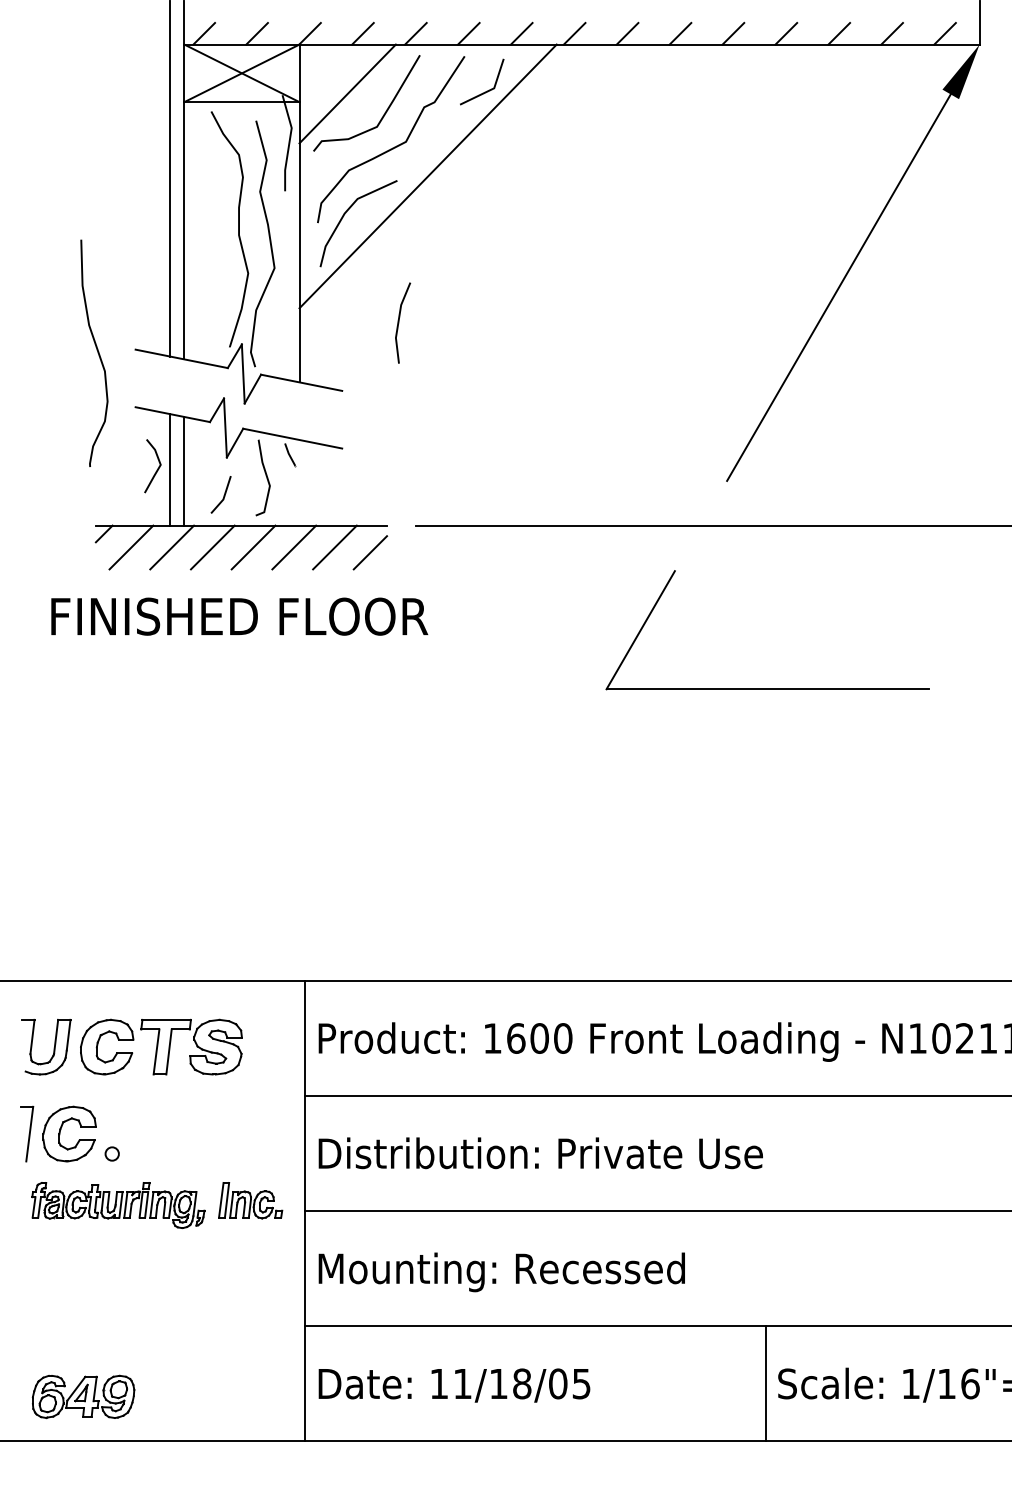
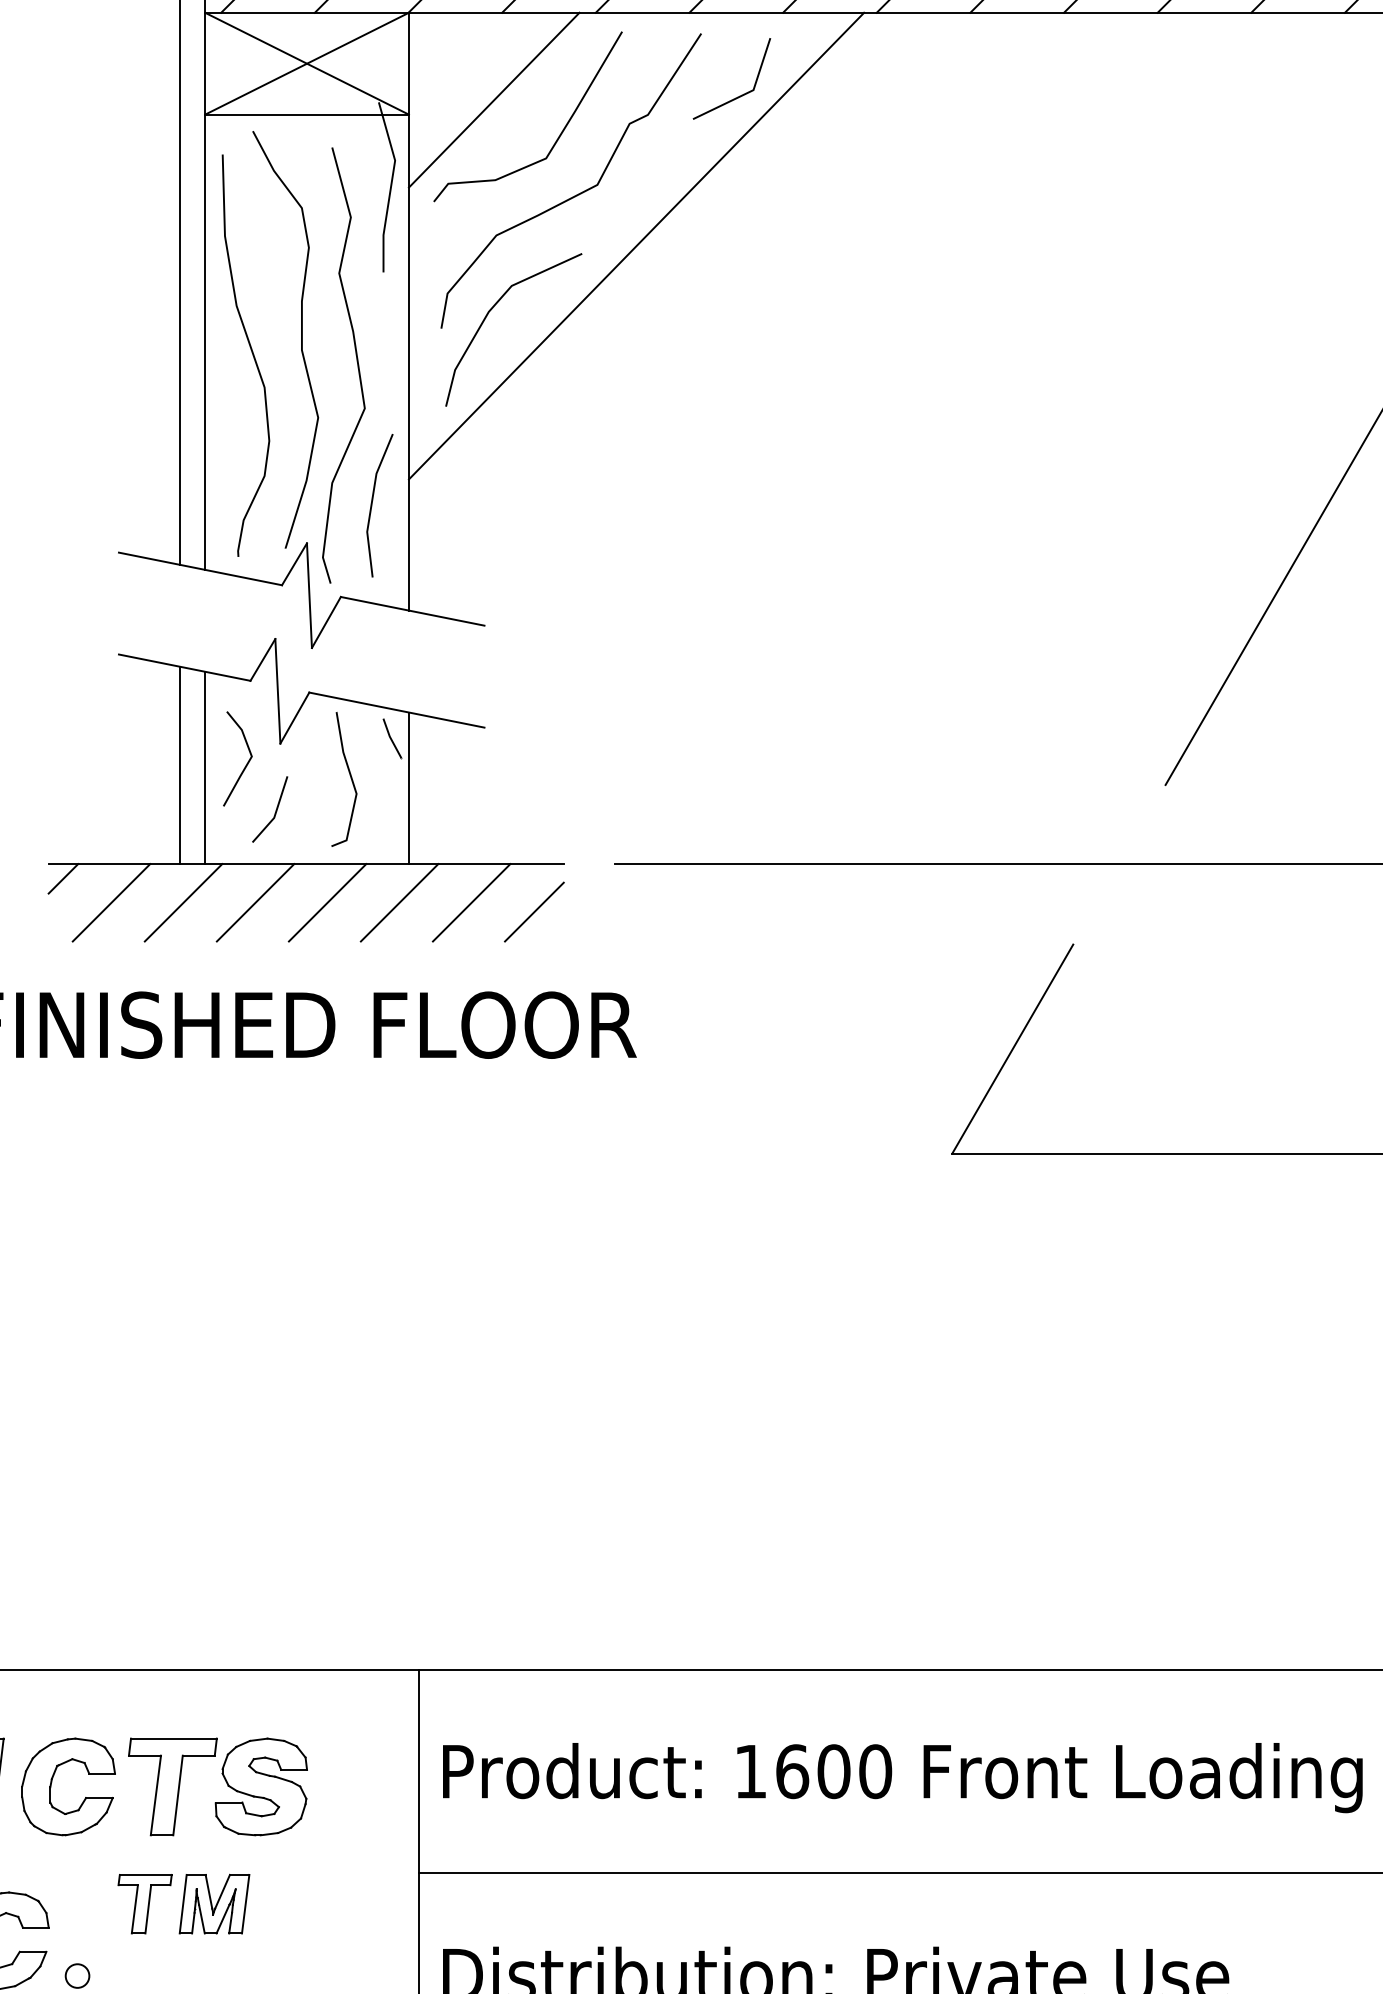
line: (399, 322) -> (373, 504), moved
curve: (96, 350) -> (249, 350), moved
line: (157, 468) -> (246, 762), moved
line: (299, 482) -> (408, 787), added
part: (172, 1112) -> (184, 1902), added

